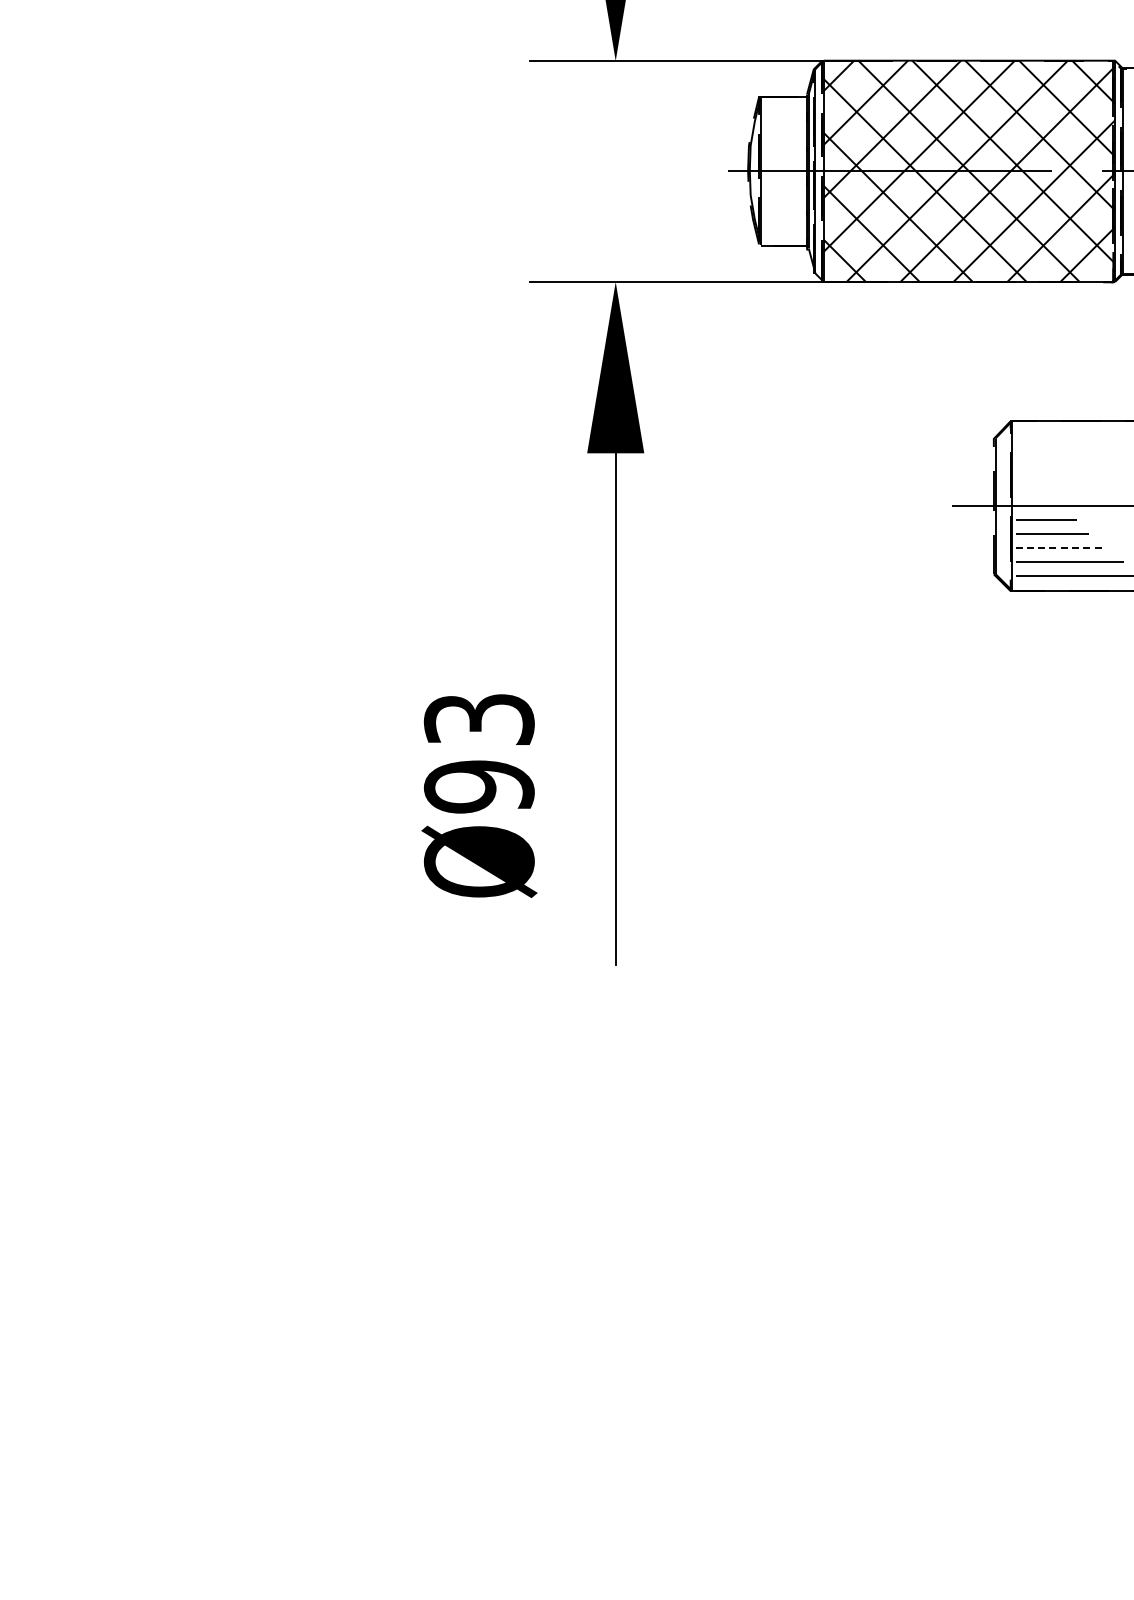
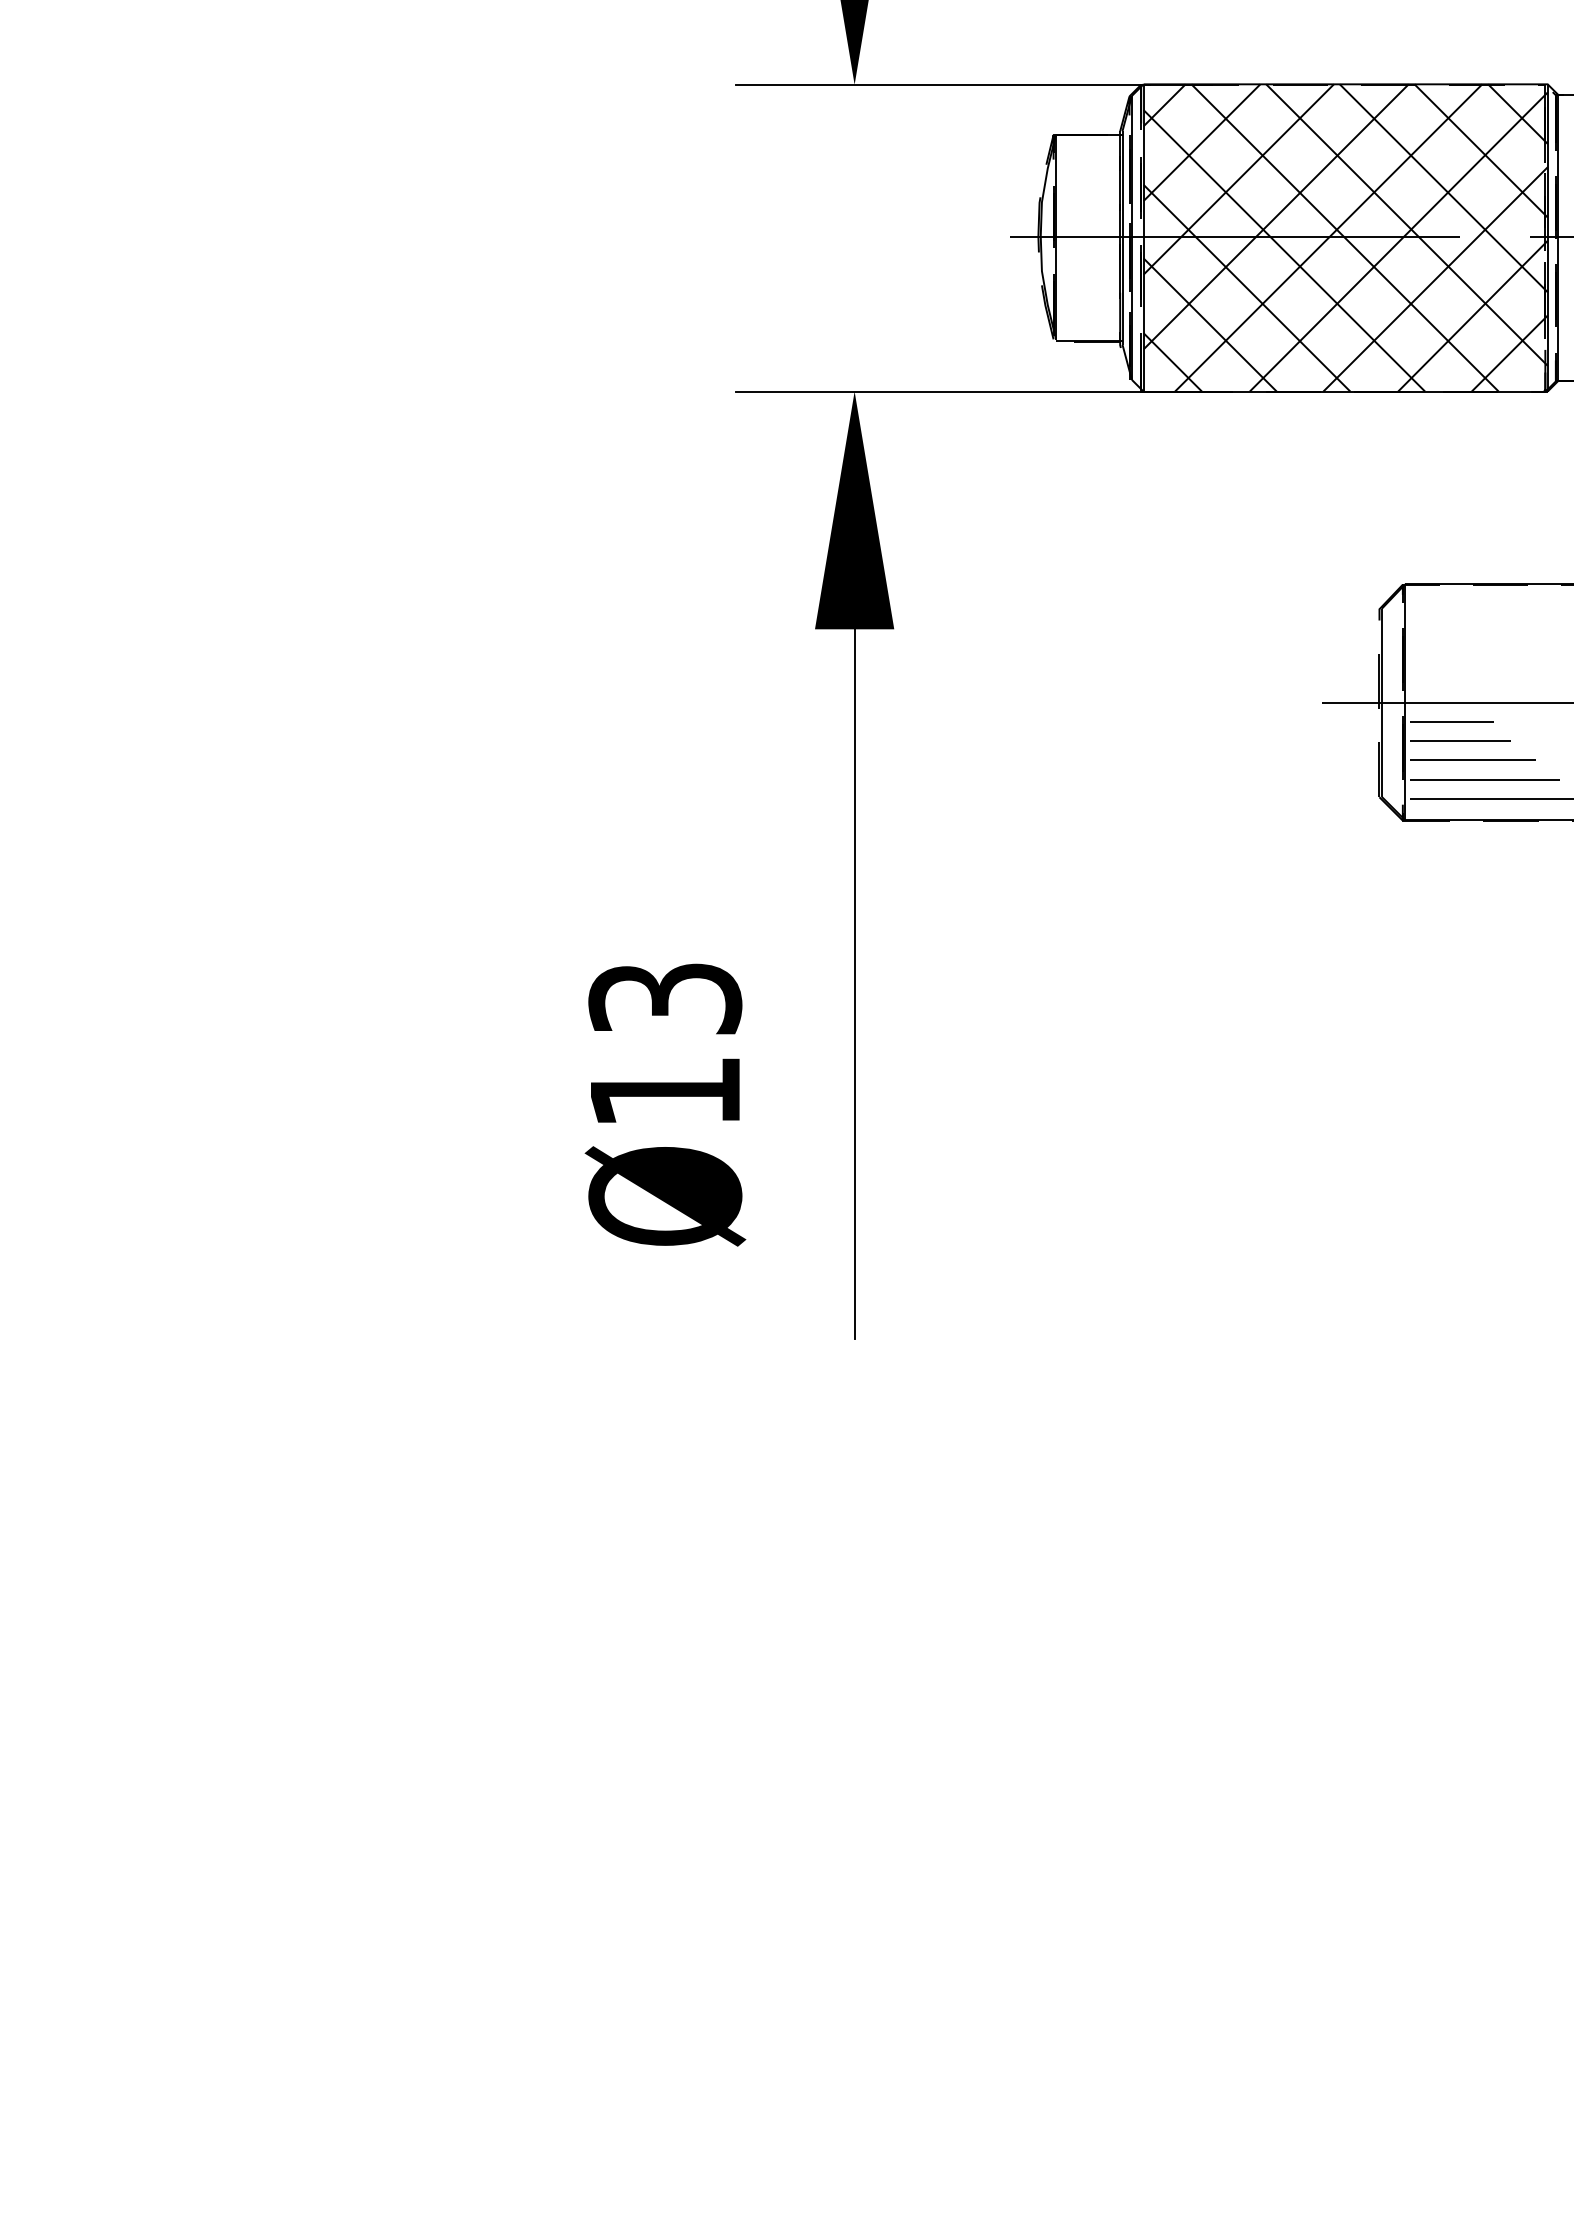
line: (1061, 547) -> (1473, 760), dashed -> solid
text: (478, 786) -> (664, 1091), Ø93 -> Ø13

